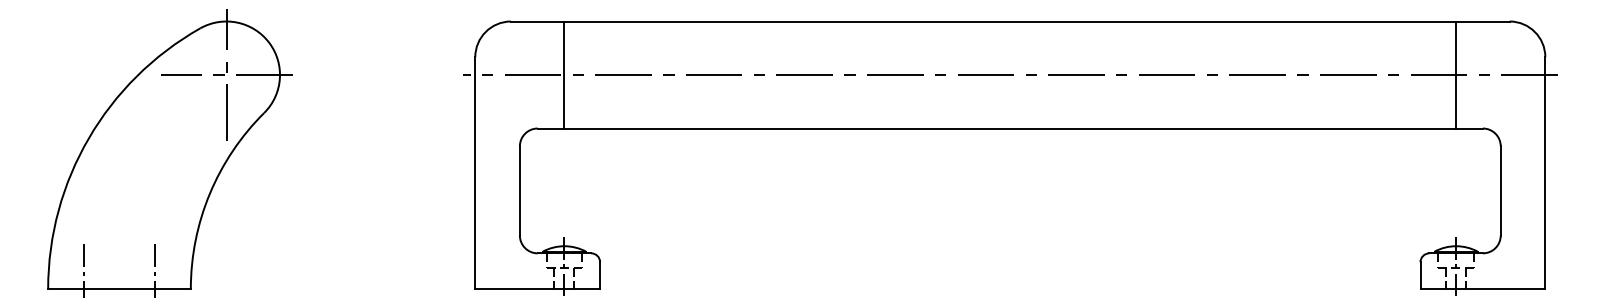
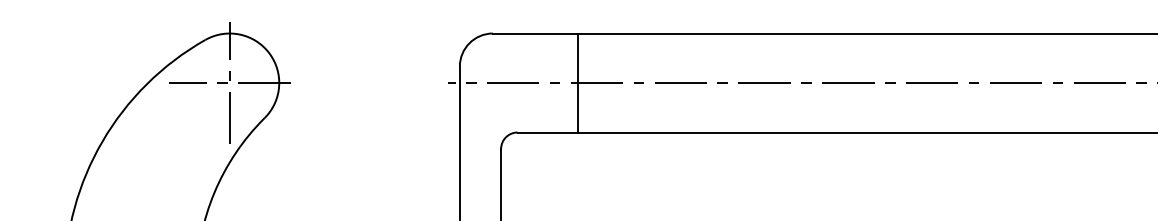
line: (564, 74) -> (578, 82), moved

